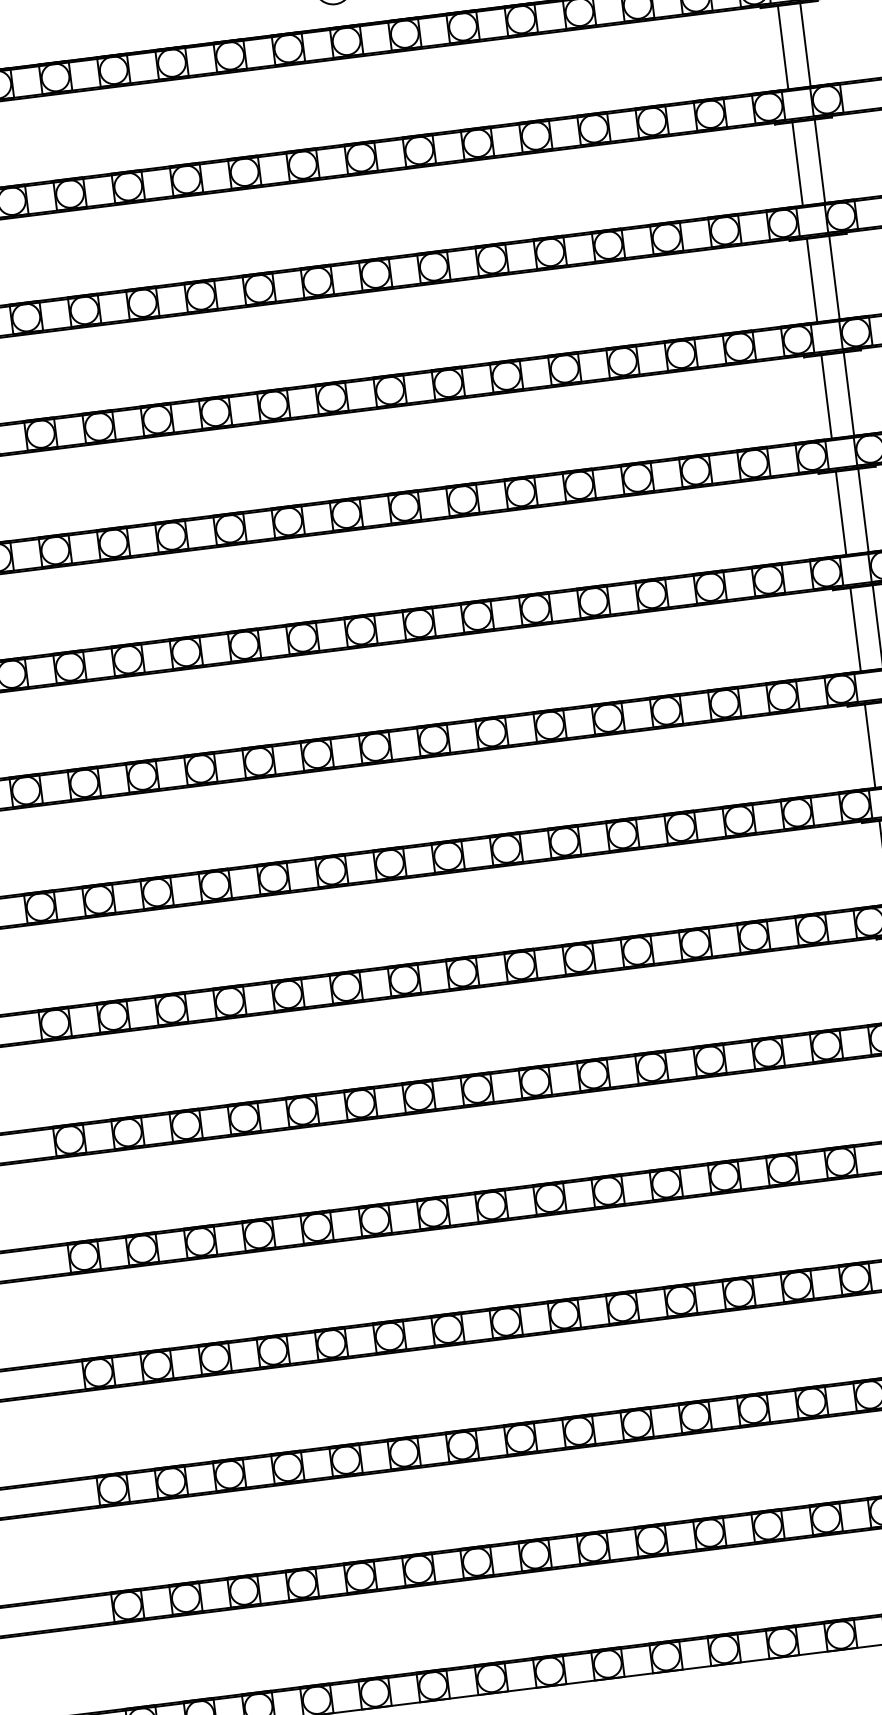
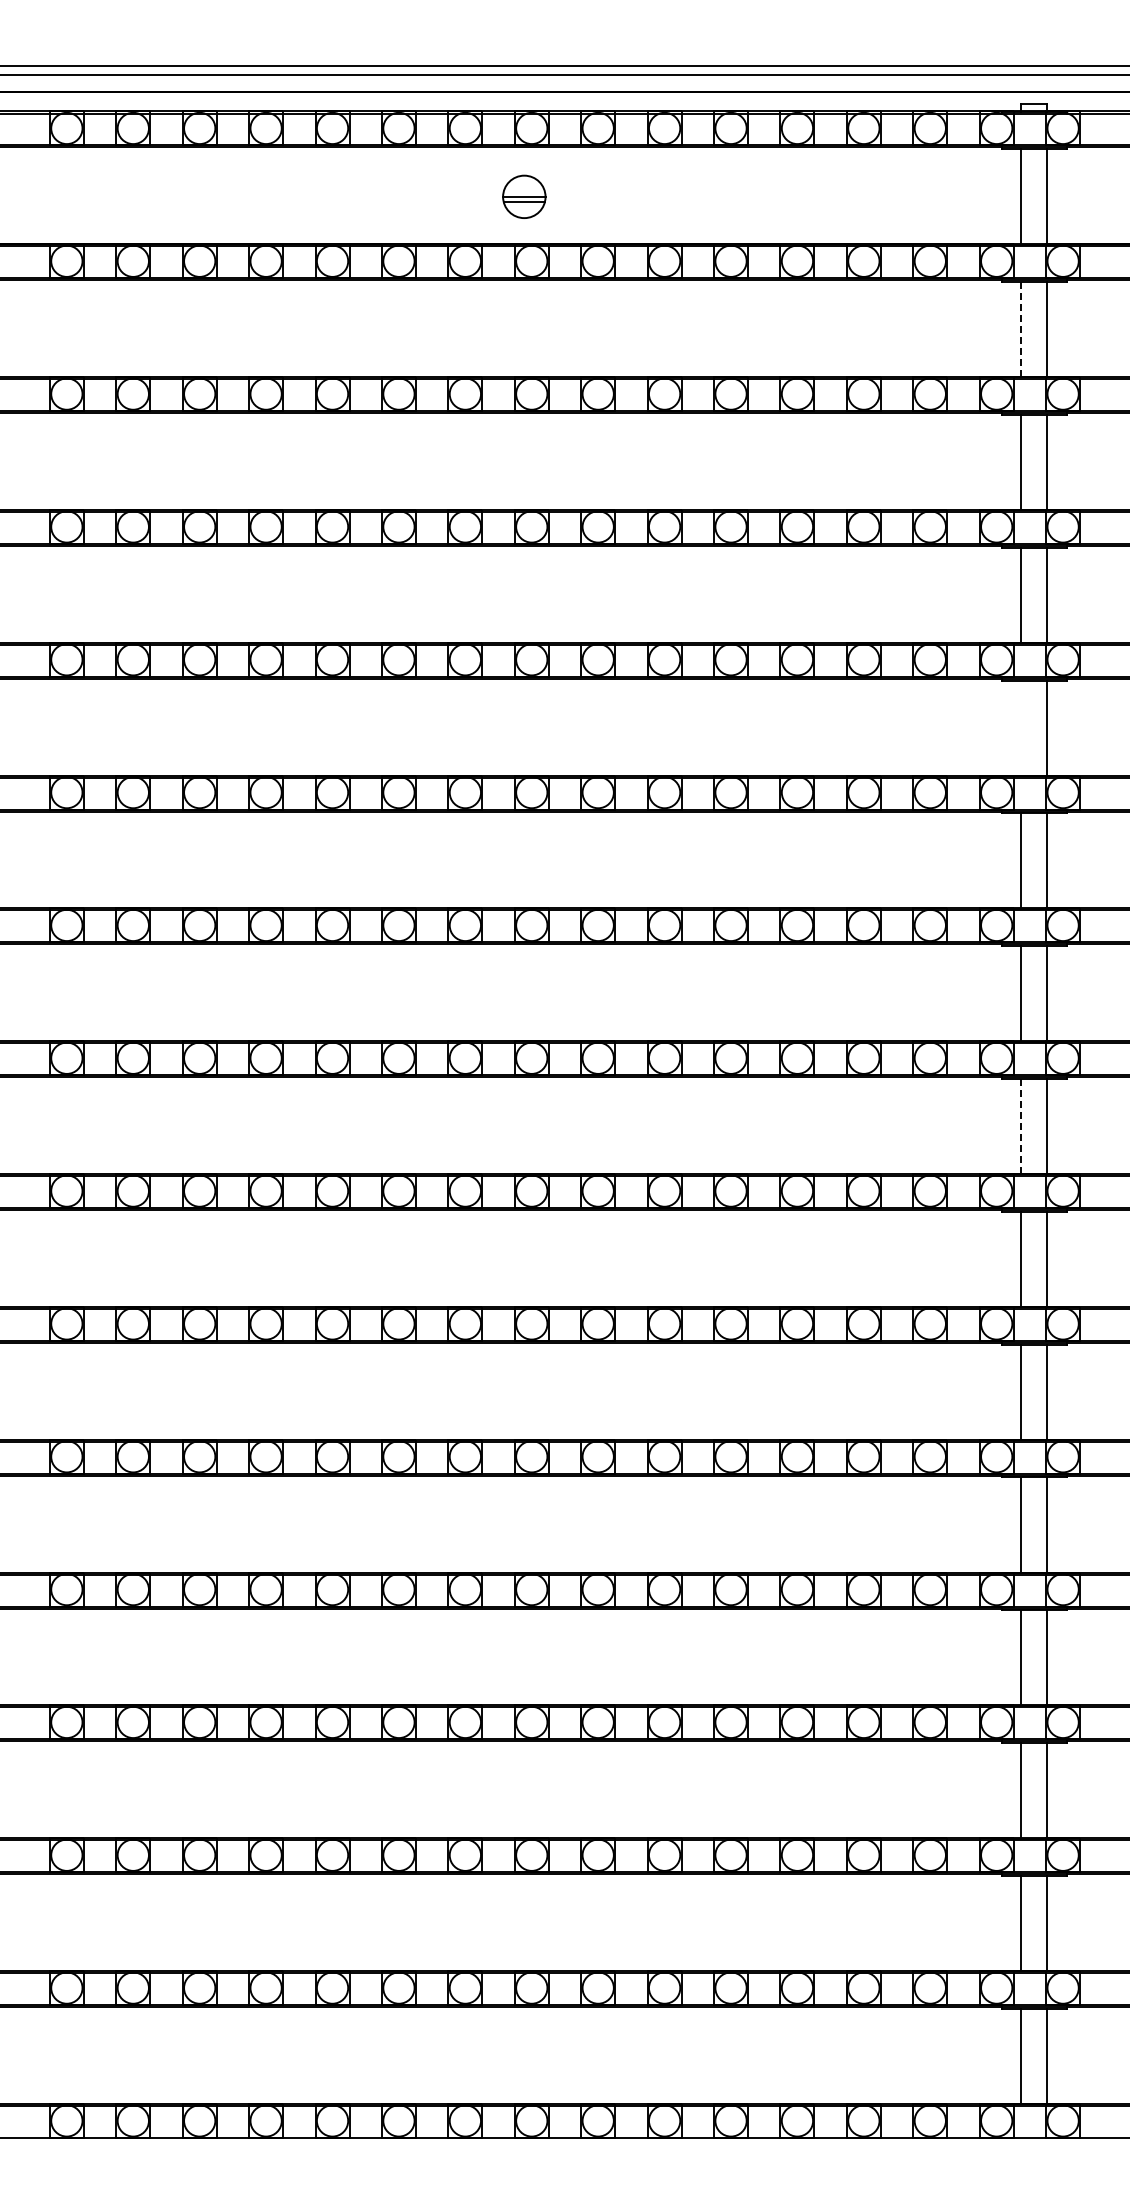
line: (783, 47) -> (1021, 329), solid -> dashed
line: (826, 396) -> (1021, 727), removed
line: (870, 746) -> (1021, 1126), solid -> dashed

